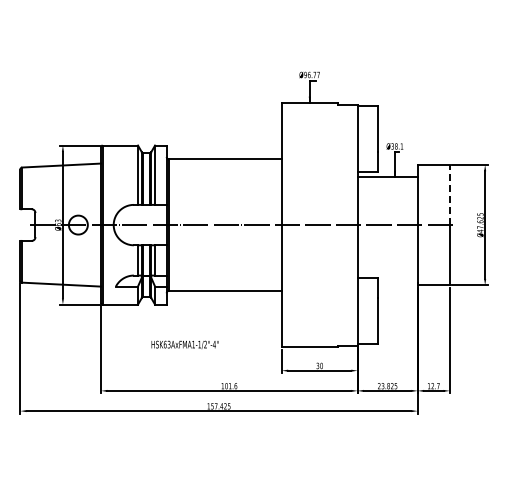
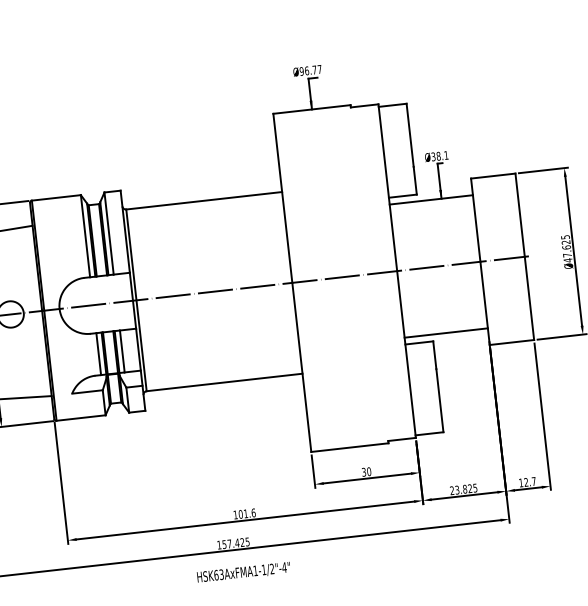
line: (449, 194) -> (519, 214), dashed -> solid
line: (387, 273) -> (446, 333), added
text: (184, 344) -> (242, 572), moved

